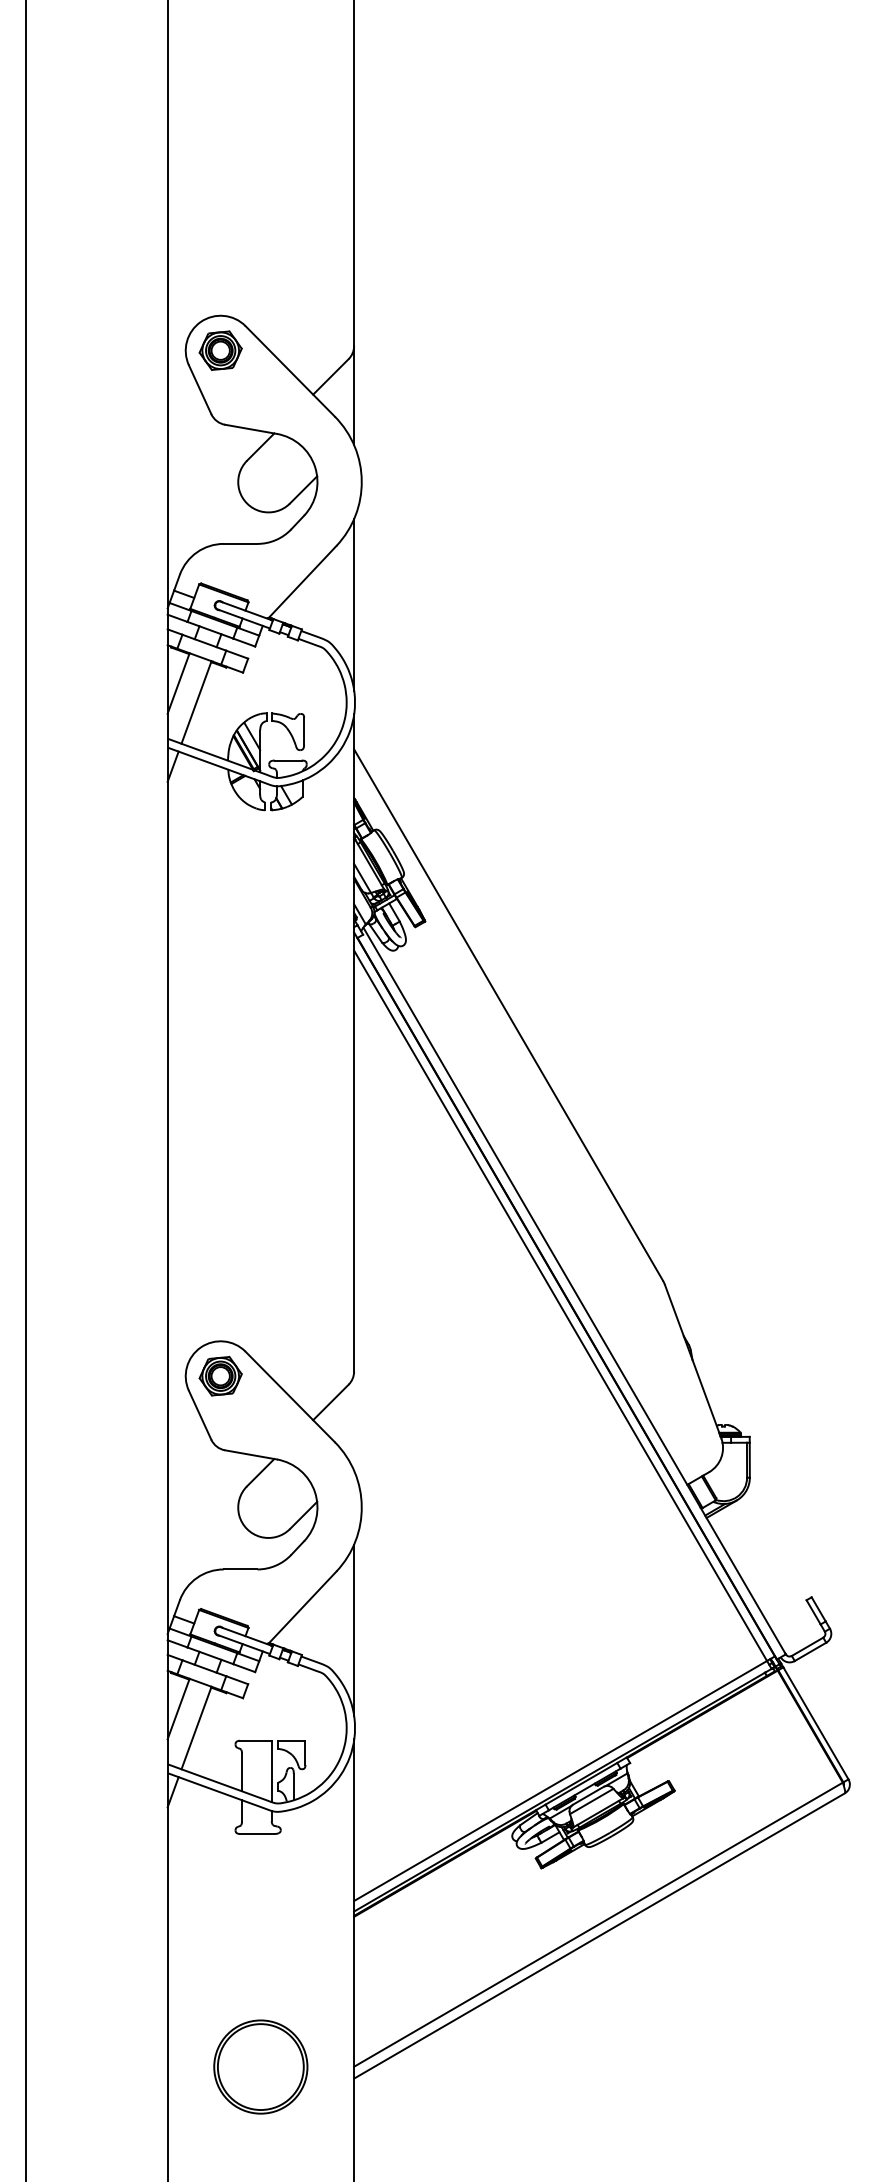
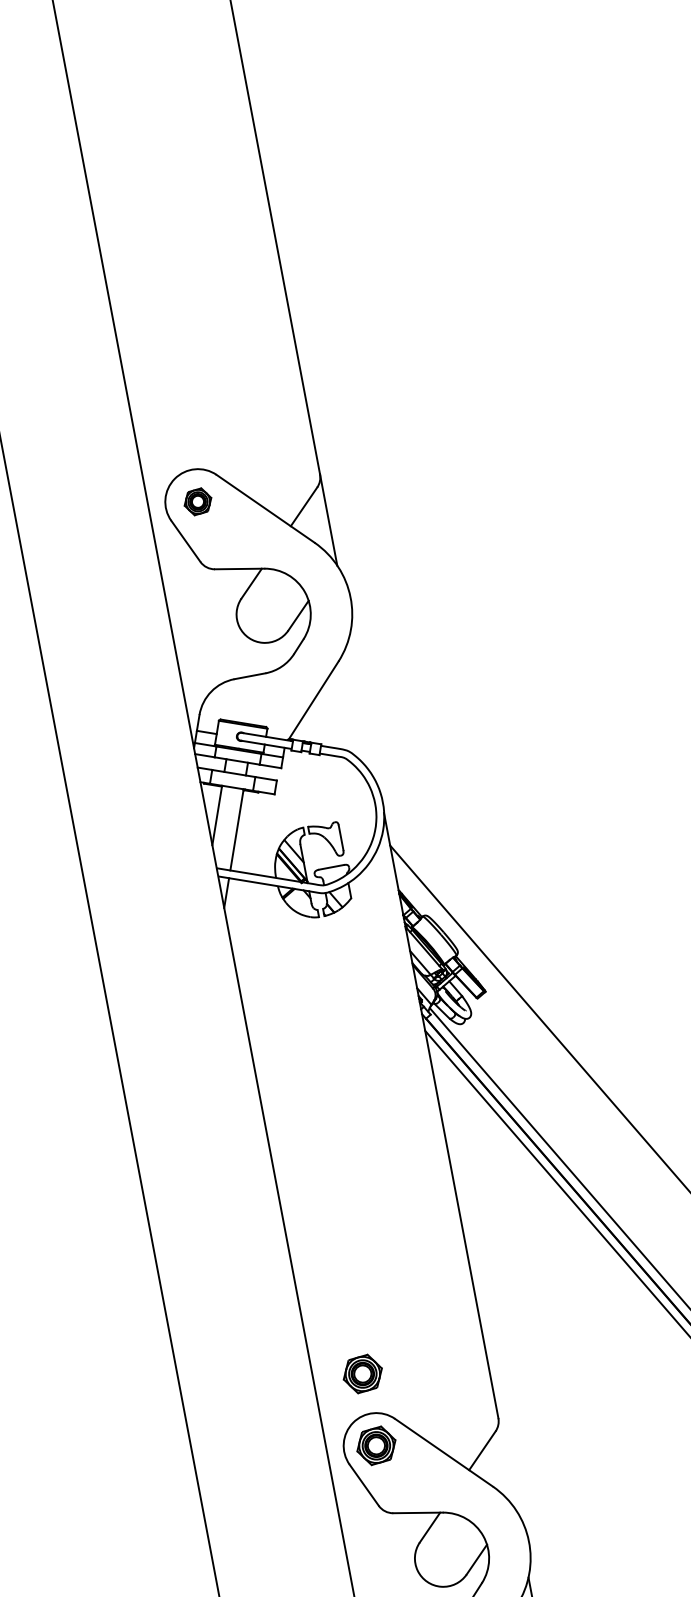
part: (220, 350) -> (197, 501), size x0.7
line: (354, 604) -> (365, 712), removed
part: (220, 1297) -> (362, 1373), added

